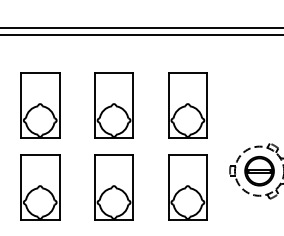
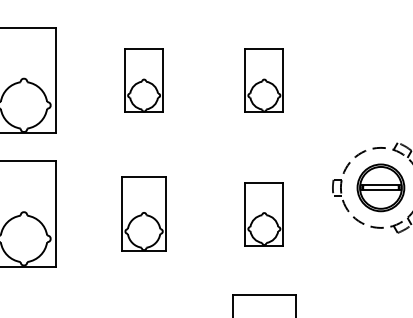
part: (113, 105) -> (143, 80), size x0.6
part: (187, 105) -> (263, 80), size x0.6
part: (113, 187) -> (143, 214), size x0.7
part: (187, 187) -> (263, 214), size x0.6

